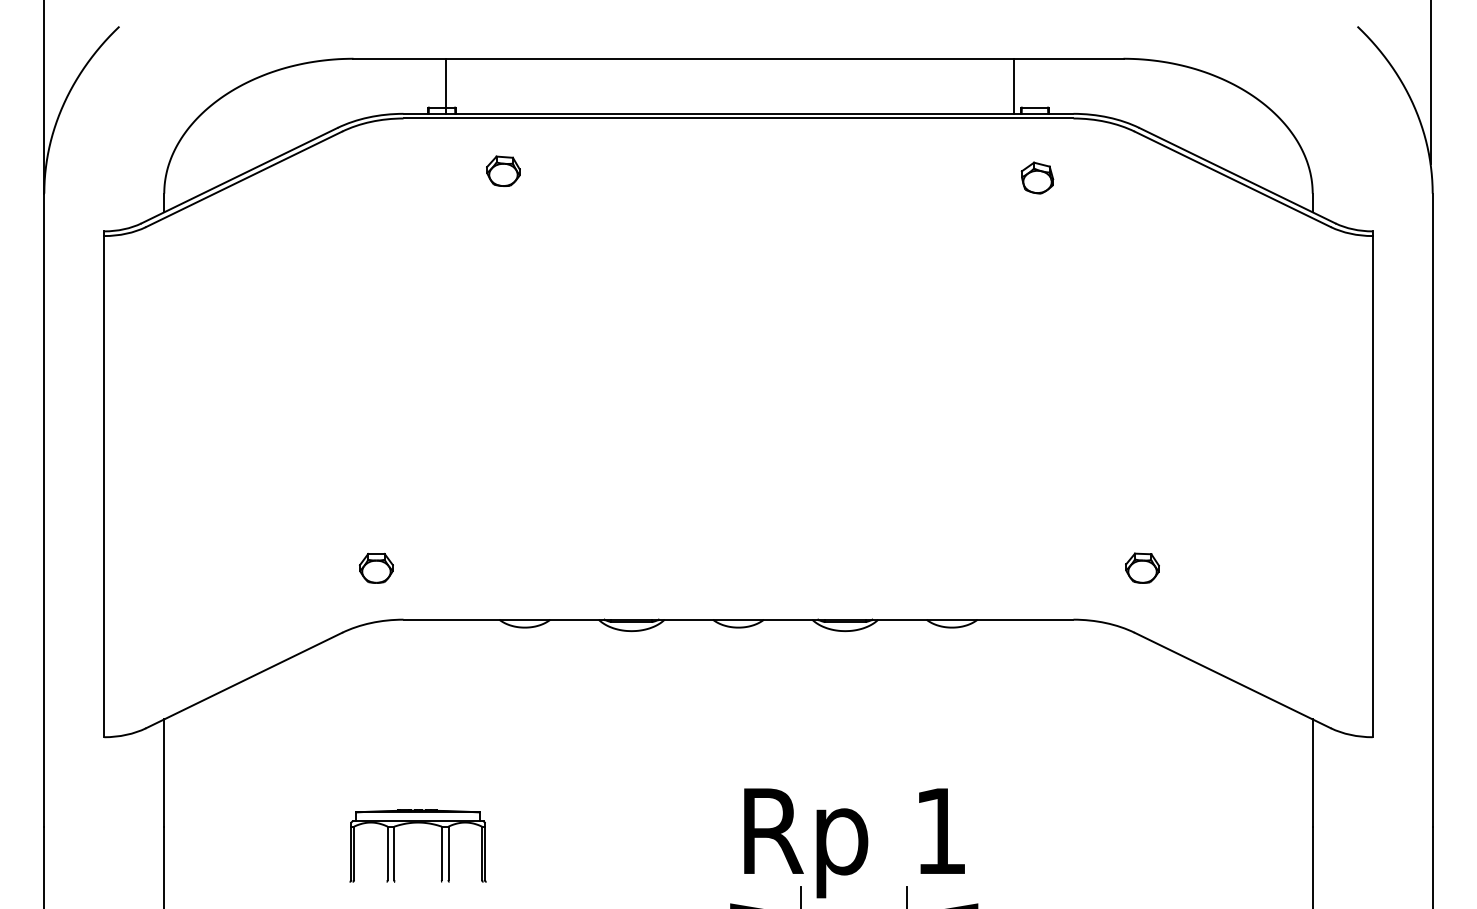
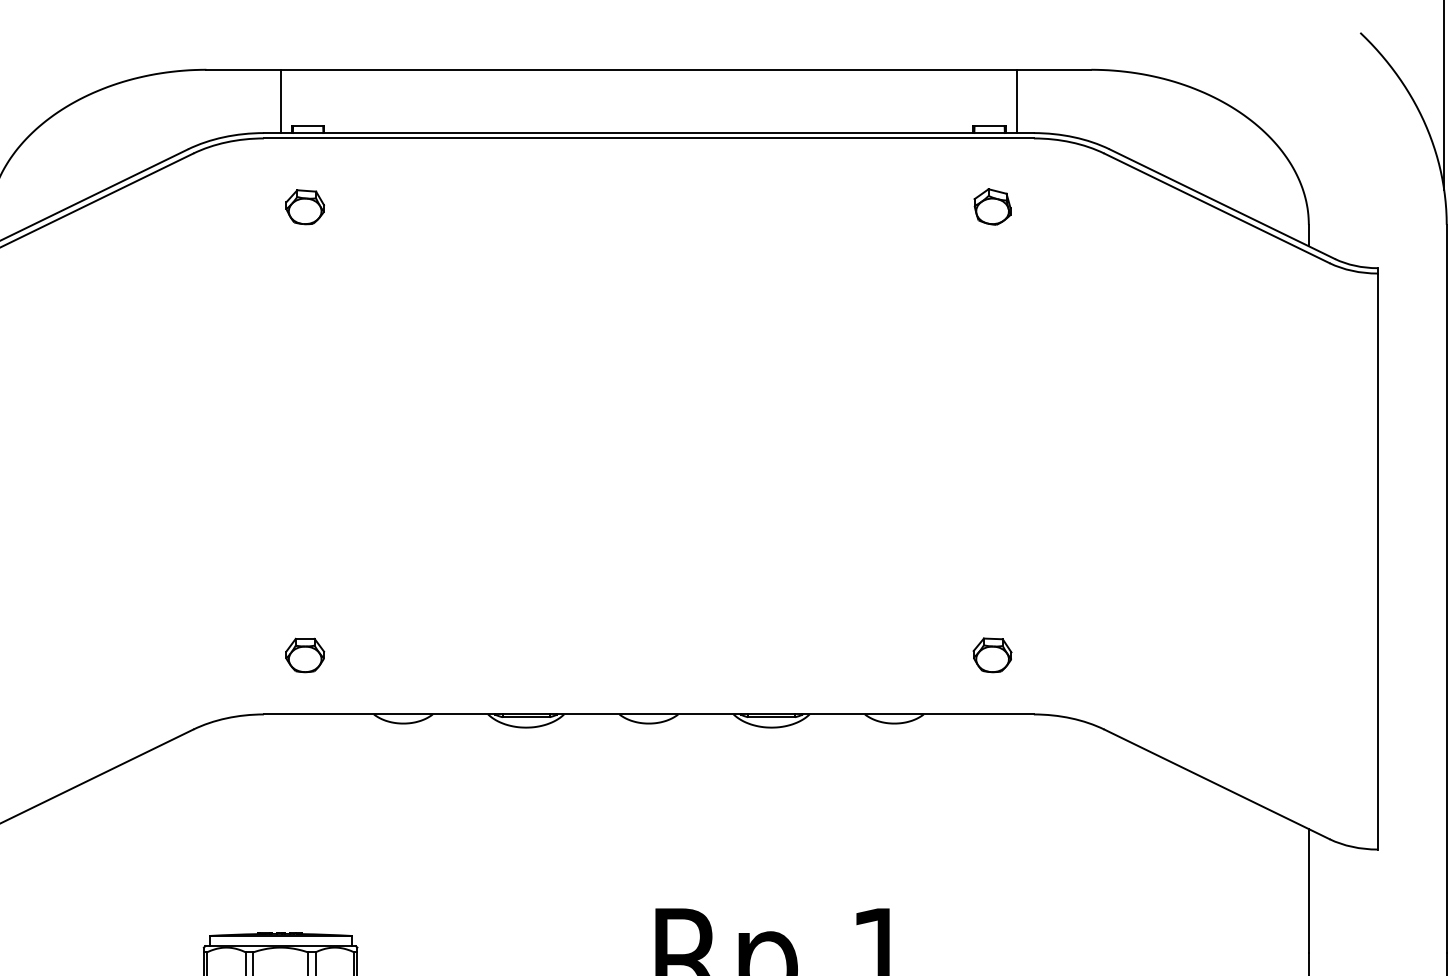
line: (446, 85) -> (281, 100), moved
line: (1013, 85) -> (1016, 100), moved
part: (503, 170) -> (305, 206), moved
part: (376, 567) -> (305, 654), moved
part: (1142, 567) -> (992, 654), moved

